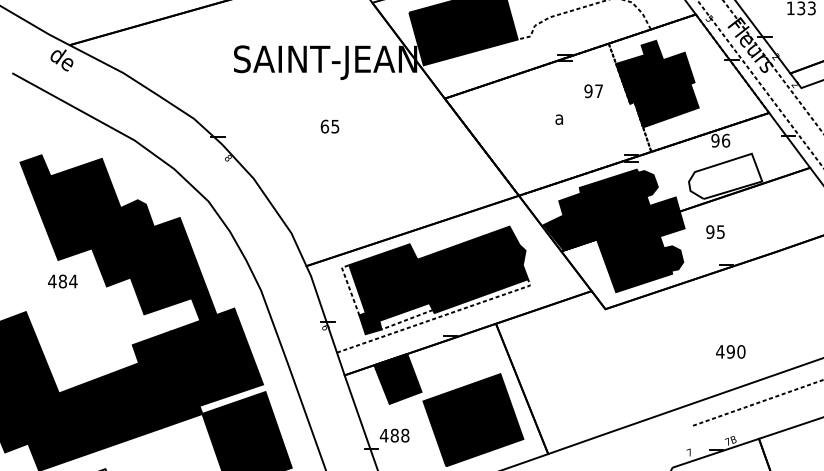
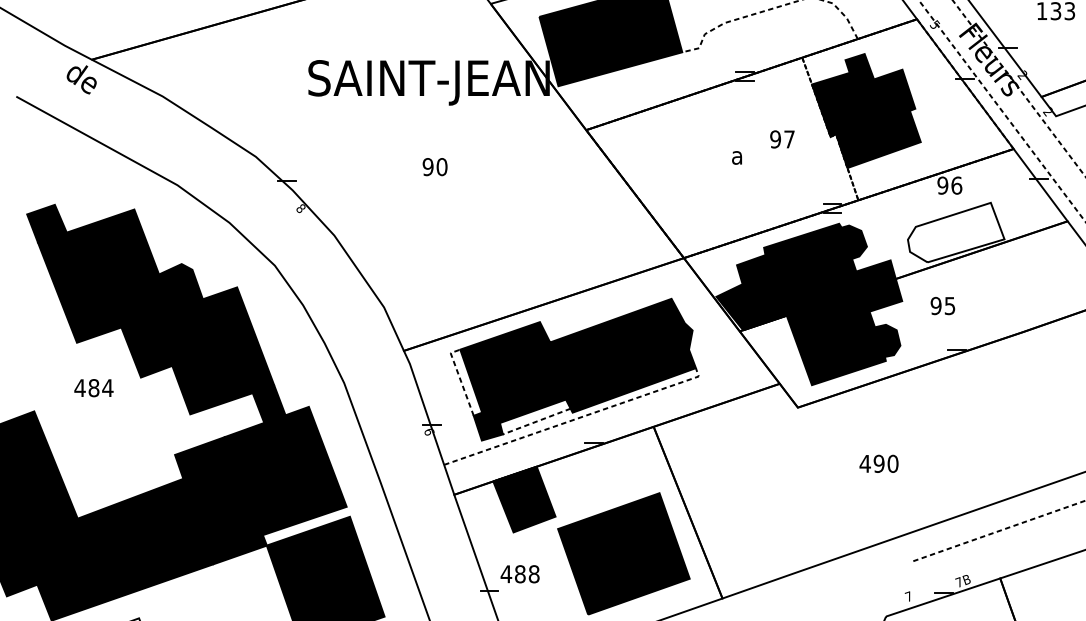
text: (593, 91) -> (782, 139), moved
text: (329, 126) -> (434, 167), 65 -> 90
text: (62, 281) -> (93, 388), moved
text: (730, 351) -> (878, 463), moved

